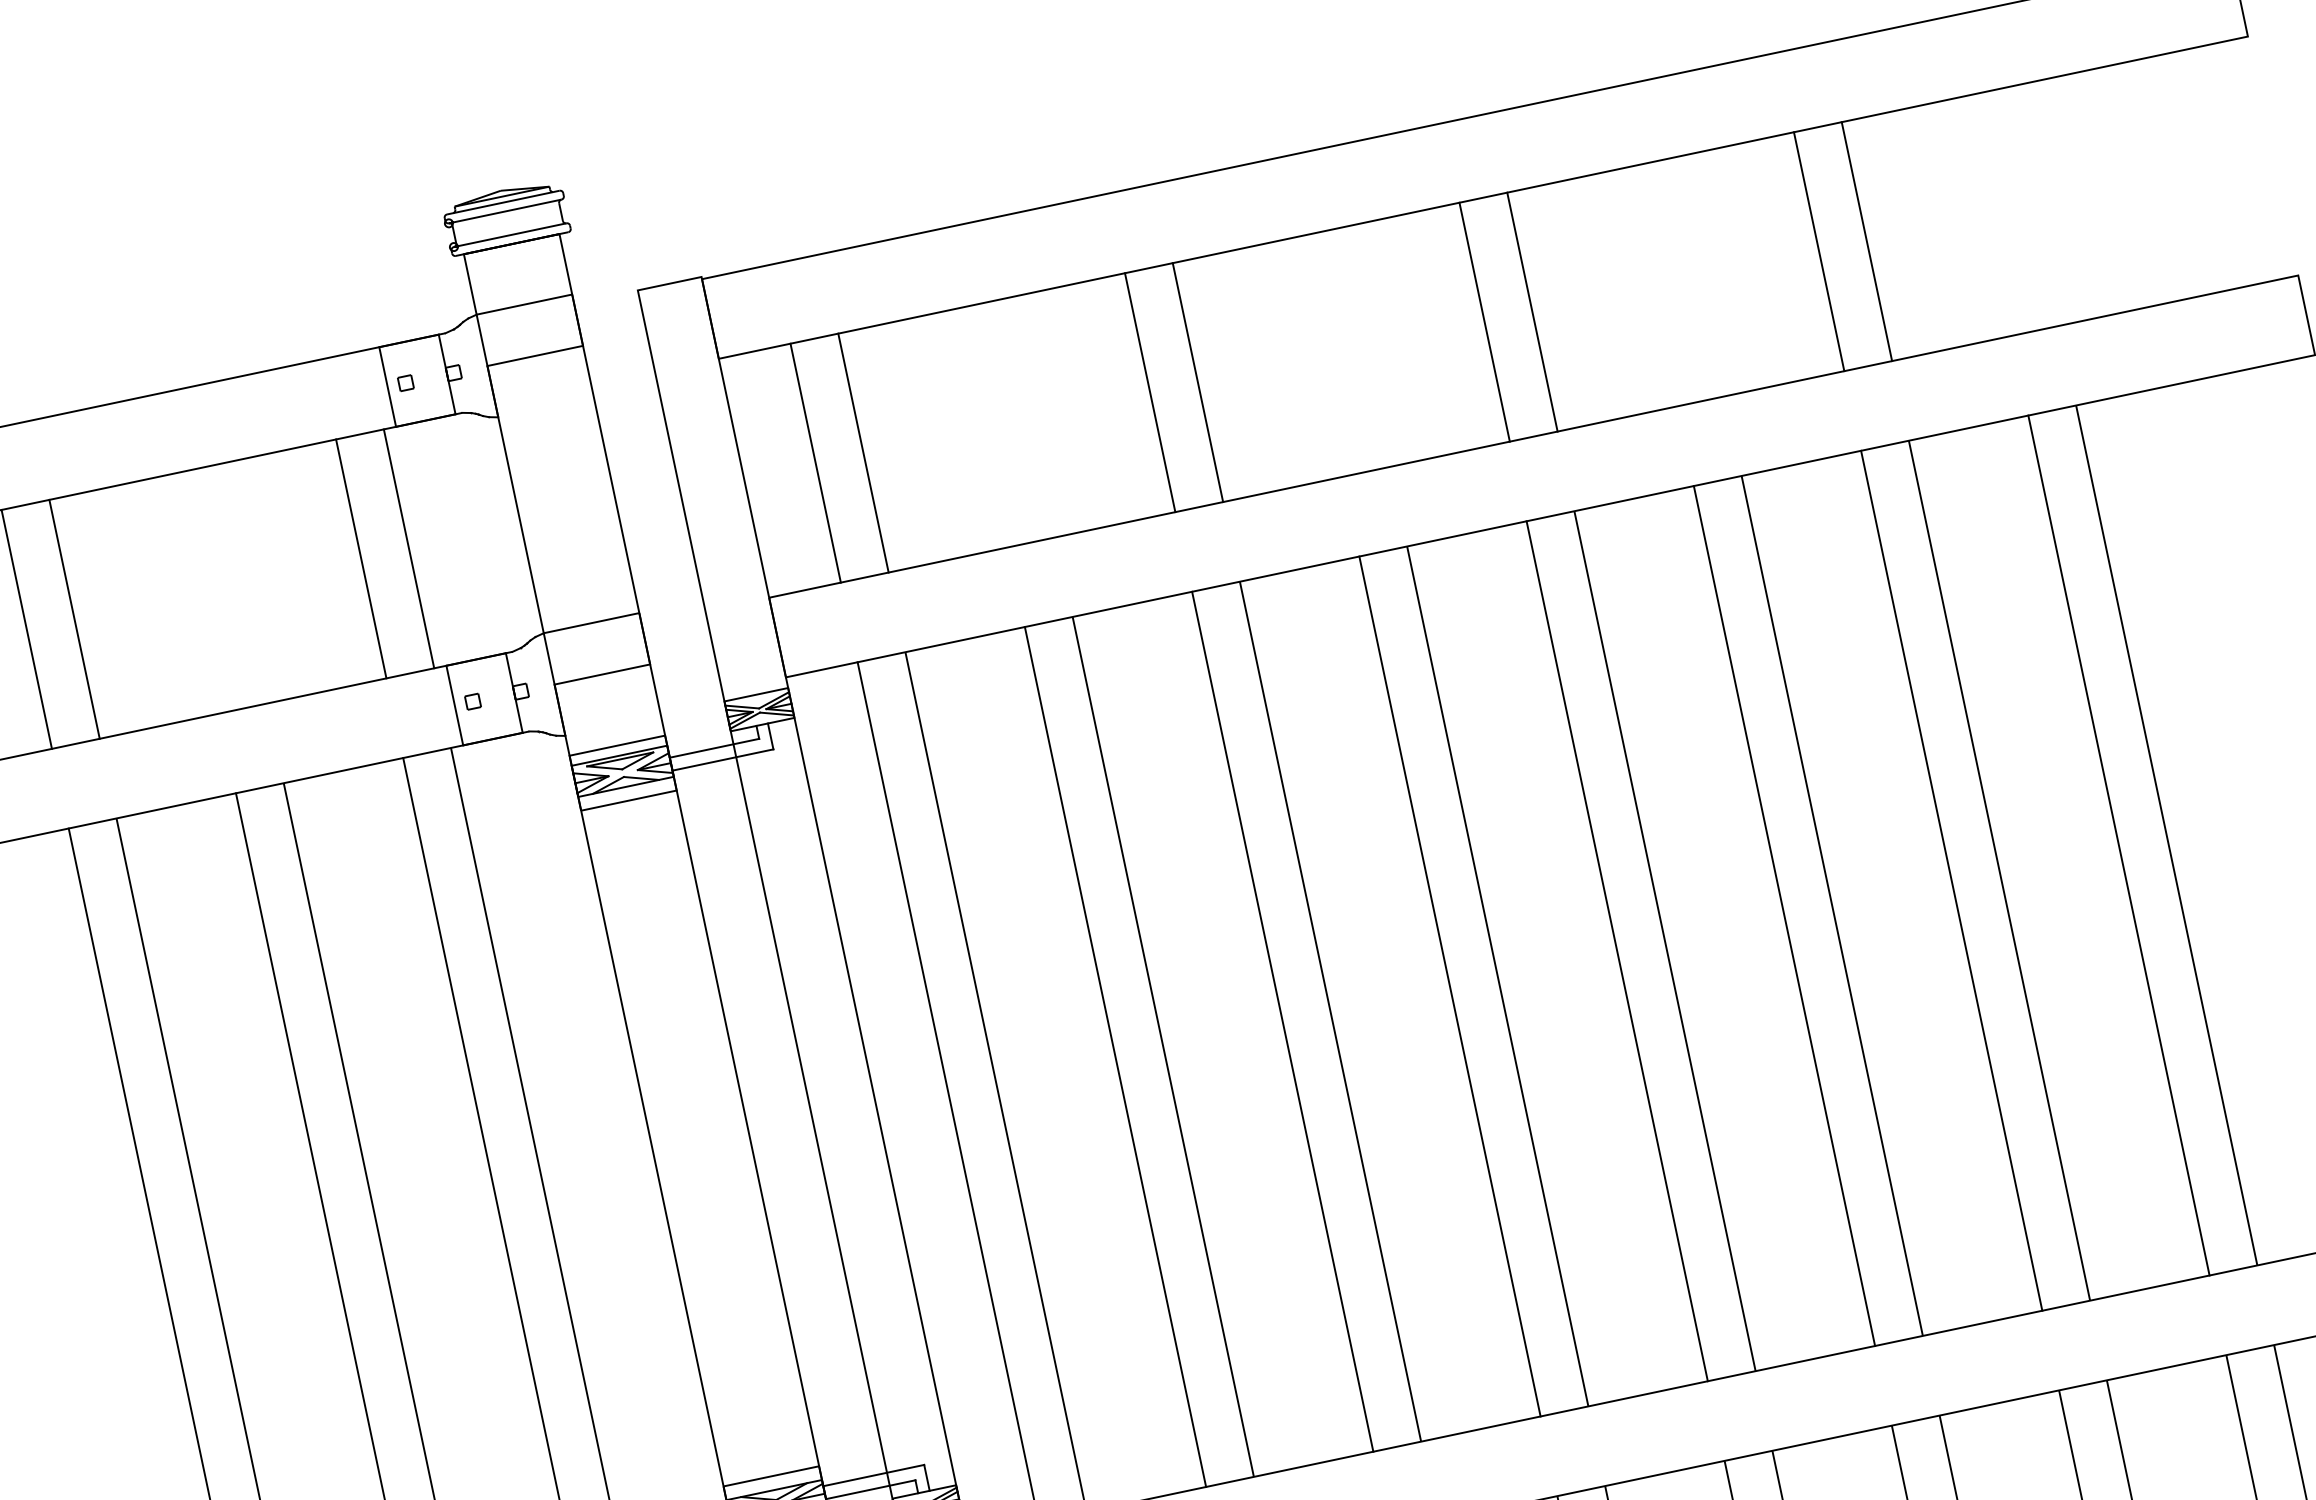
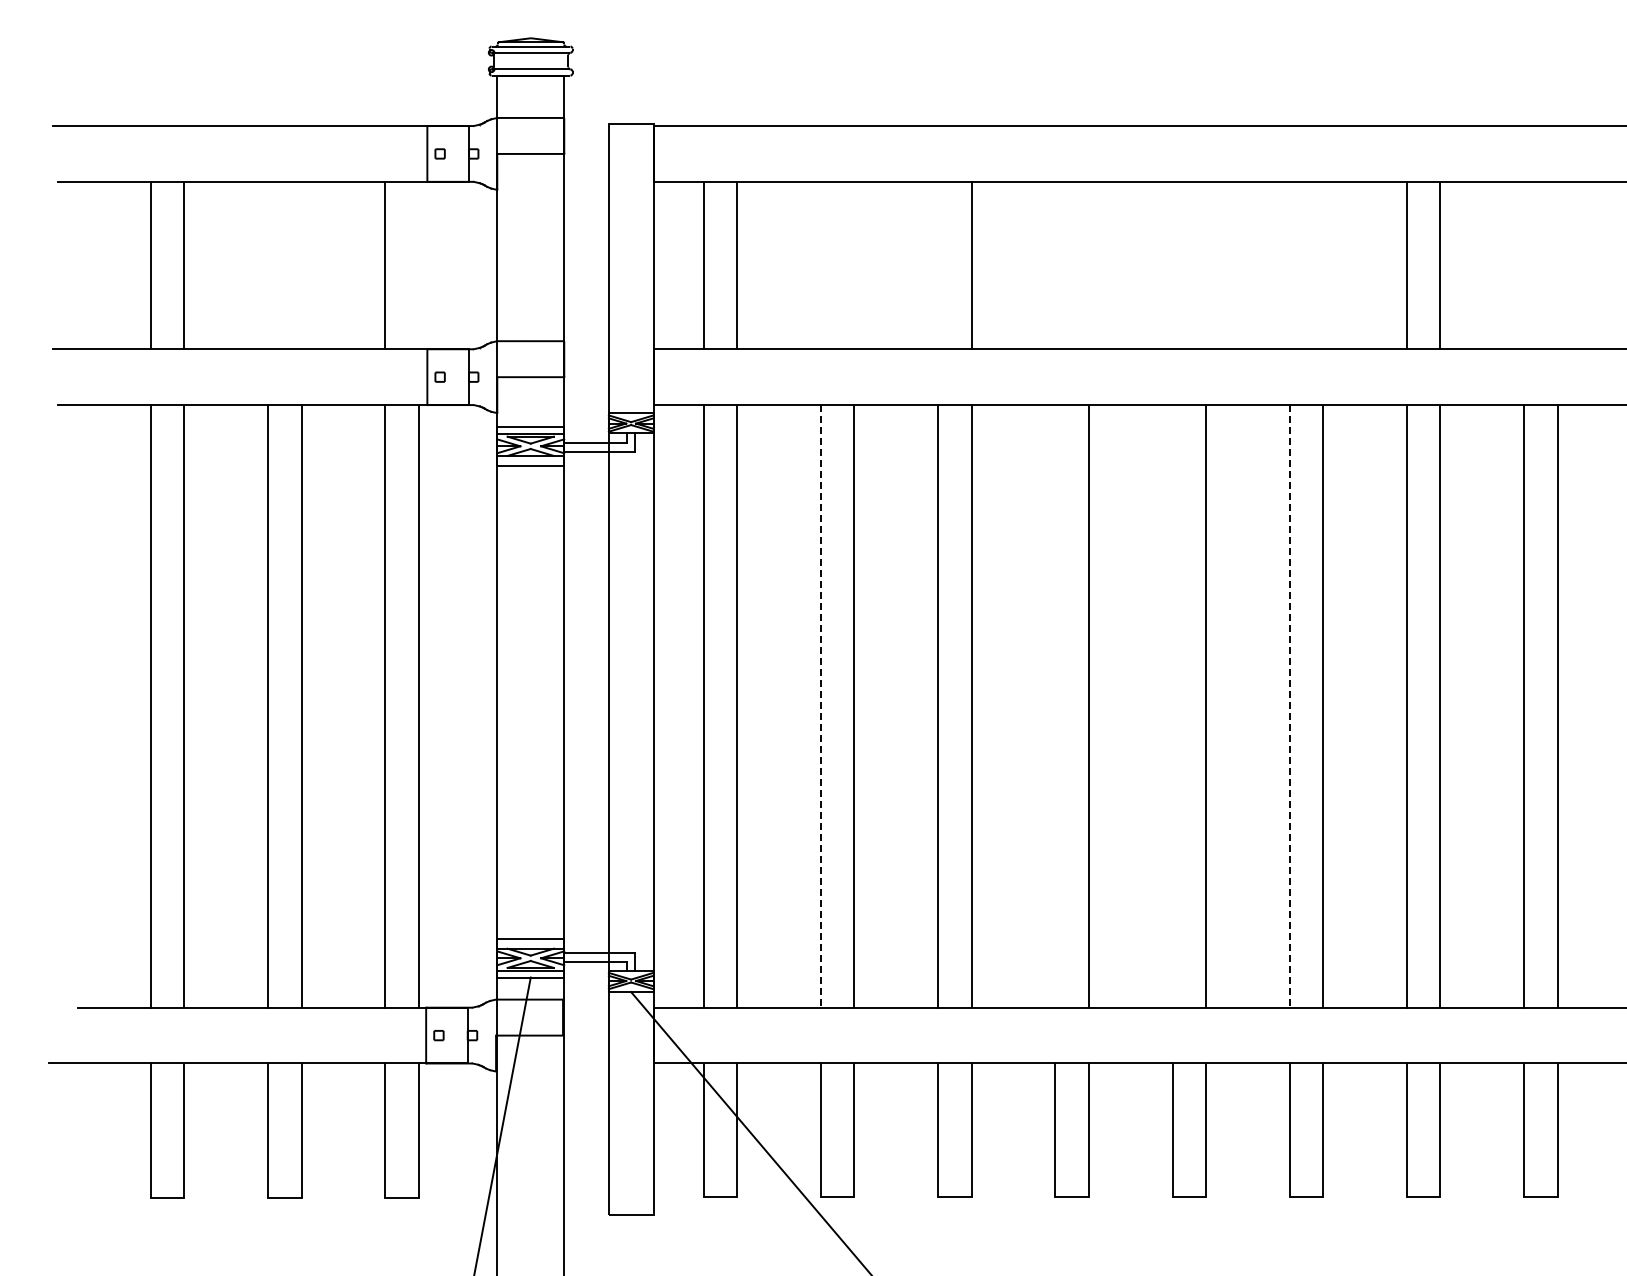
line: (1533, 311) -> (1206, 265), removed
line: (1484, 322) -> (1172, 265), removed
line: (1150, 392) -> (938, 265), removed
line: (408, 548) -> (418, 265), removed
line: (1784, 916) -> (1289, 706), solid -> dashed
line: (1617, 951) -> (1172, 706), removed
line: (1450, 986) -> (1055, 706), removed
line: (1114, 1057) -> (820, 706), solid -> dashed

